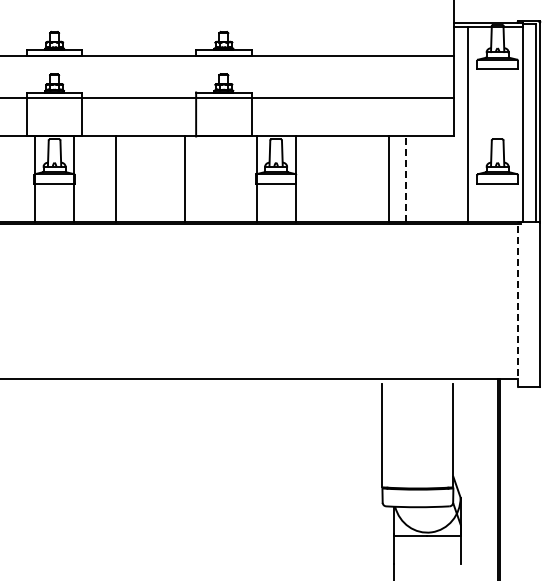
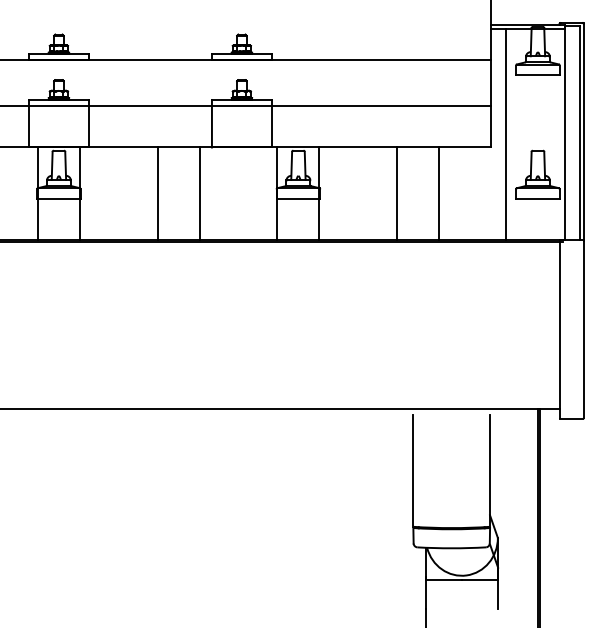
line: (115, 178) -> (157, 192), moved
line: (388, 178) -> (397, 192), moved
line: (406, 179) -> (439, 193), dashed -> solid
line: (517, 304) -> (559, 329), dashed -> solid

